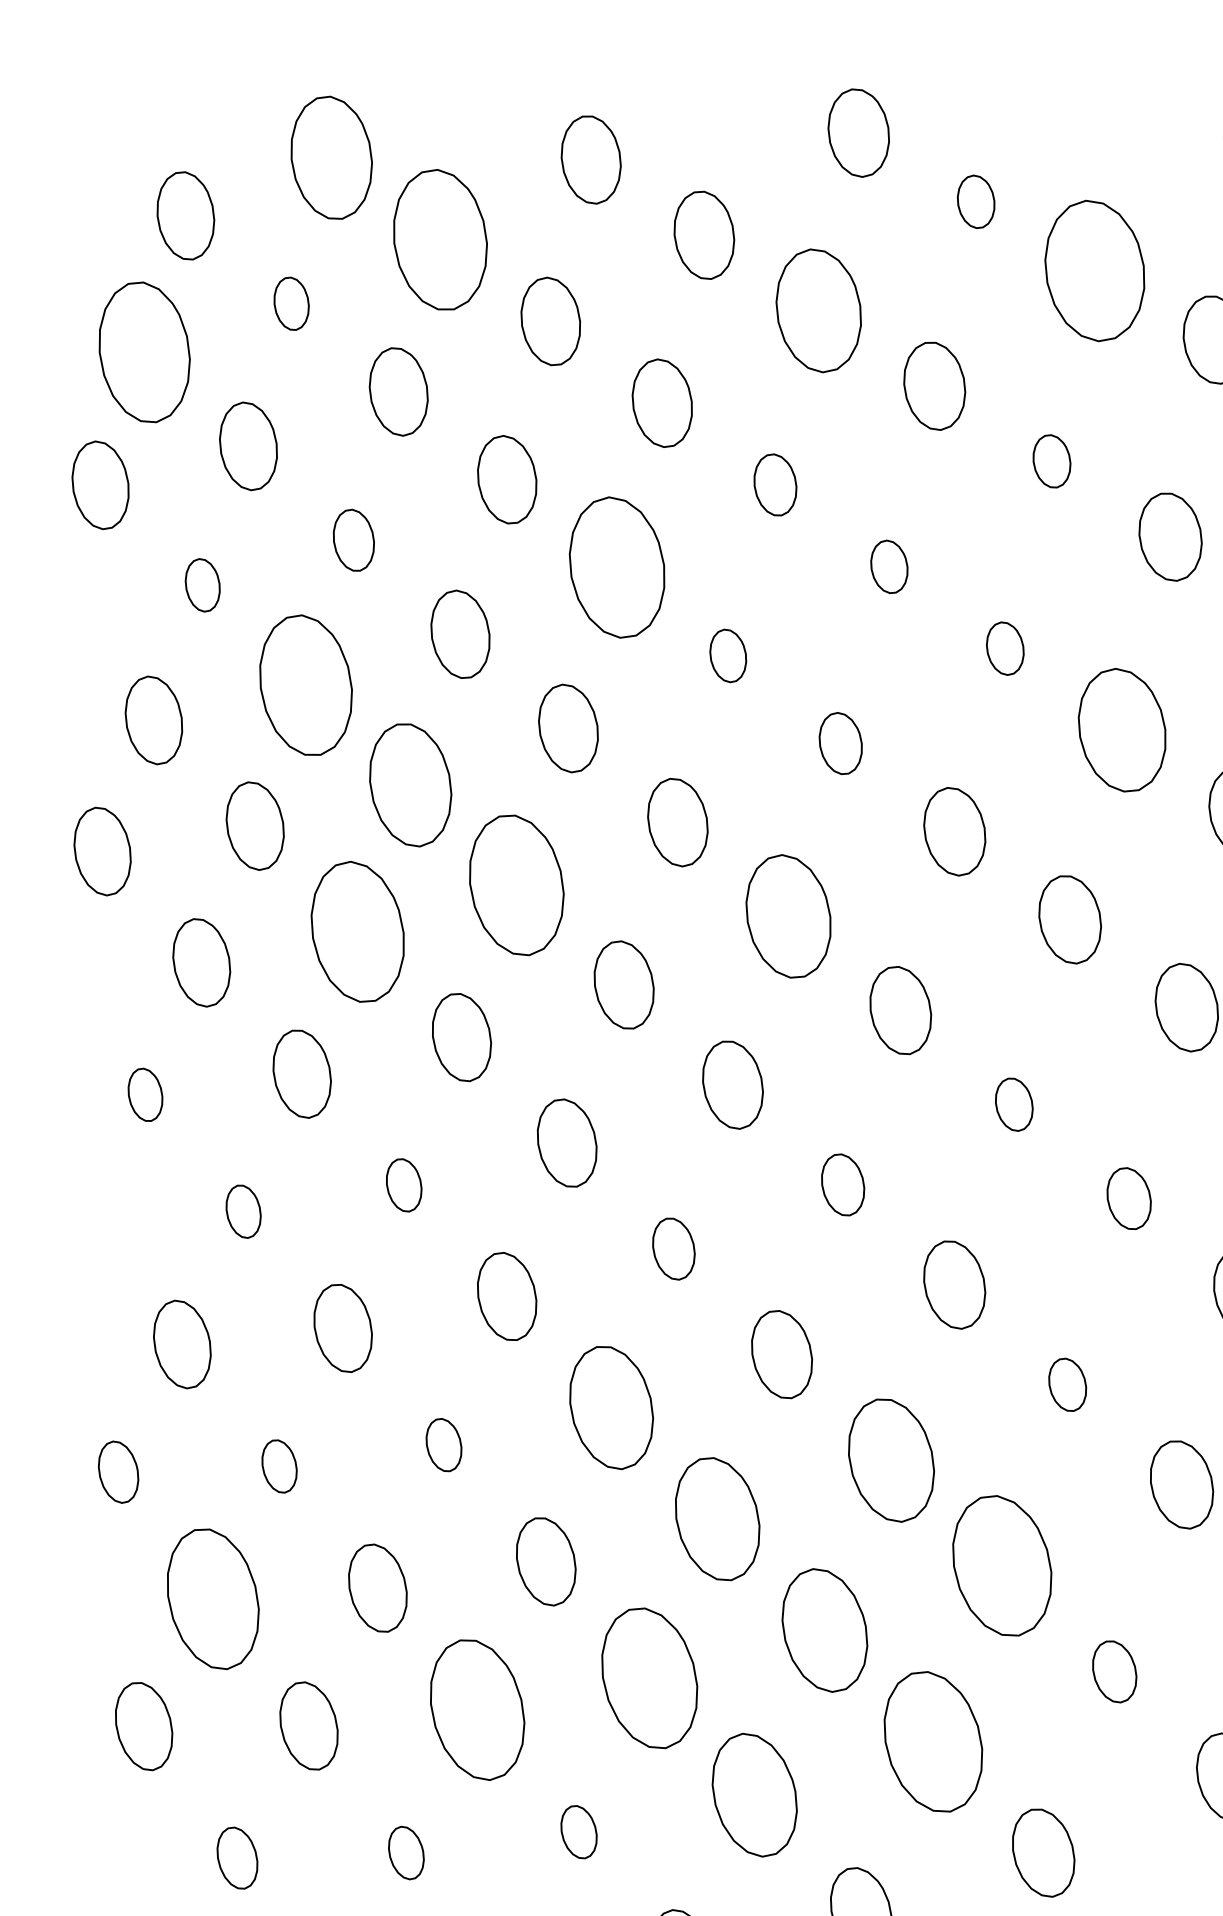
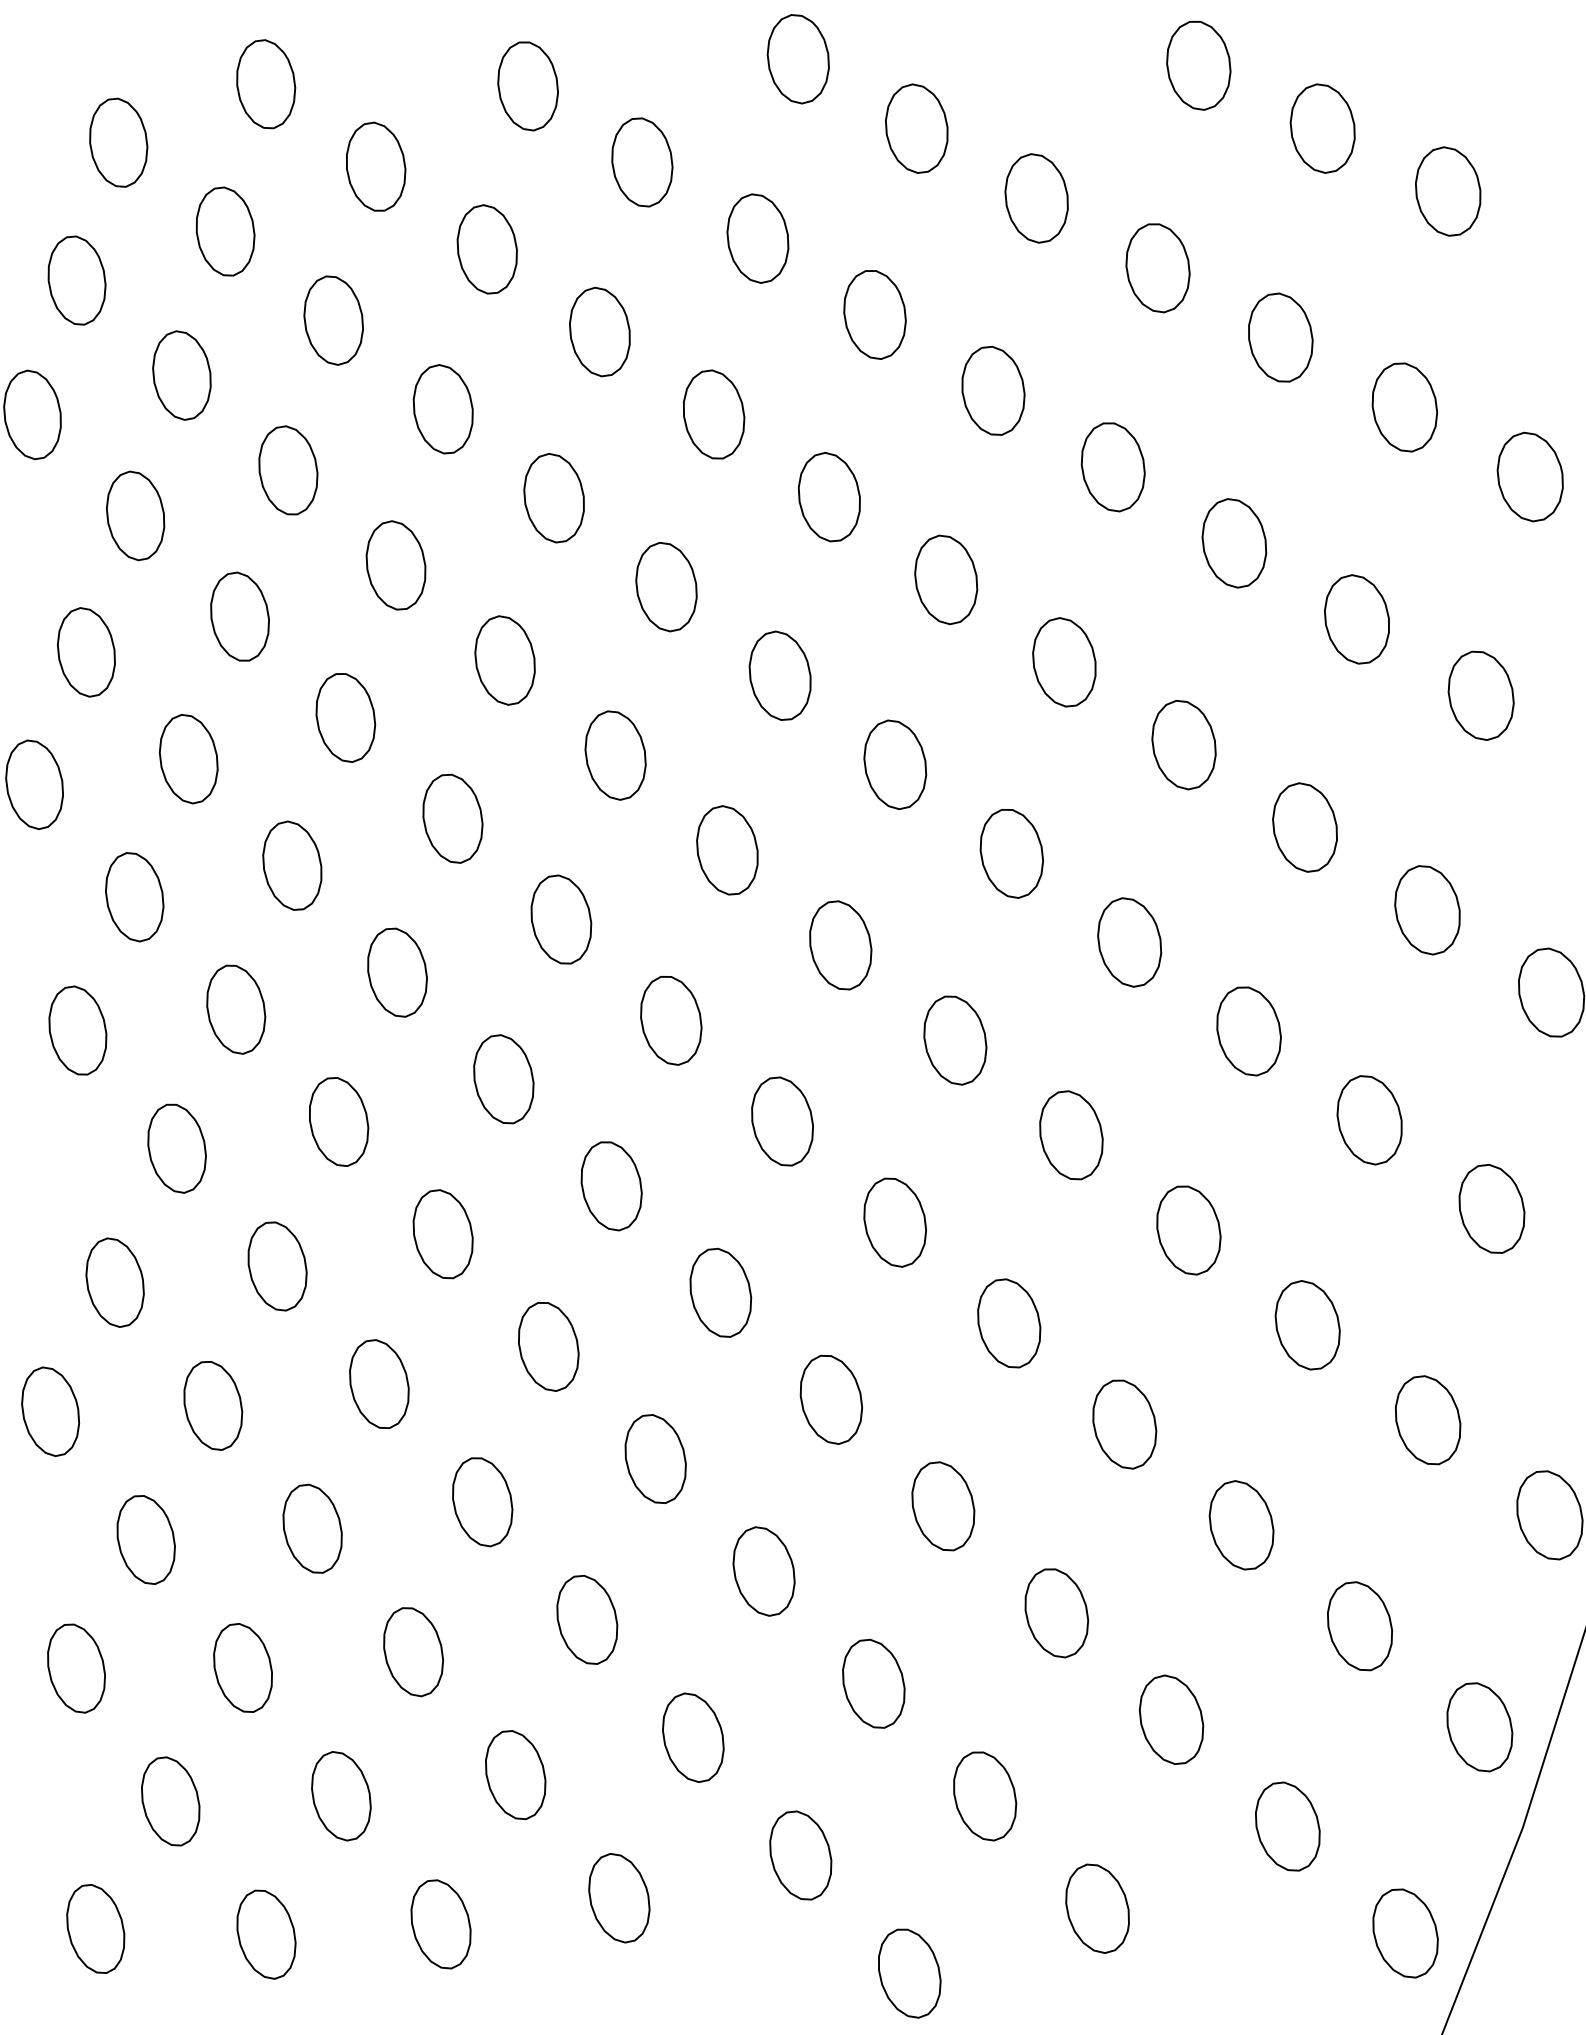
part: (332, 158) -> (266, 84), size x0.71
part: (975, 201) -> (916, 128), size x1.67
part: (441, 239) -> (376, 166), size x0.62
part: (1094, 271) -> (1036, 198), size x0.62
part: (291, 303) -> (225, 231), size x1.67
part: (818, 310) -> (757, 238), size x0.71
part: (144, 352) -> (76, 280), size x0.62
part: (1052, 461) -> (993, 390), size x1.67
part: (775, 484) -> (714, 414), size x1.43
part: (353, 540) -> (288, 470), size x1.43
part: (888, 567) -> (828, 497), size x1.67
part: (616, 568) -> (553, 498), size x0.62
part: (202, 584) -> (135, 515), size x1.67
part: (1005, 648) -> (946, 579), size x1.67
part: (728, 656) -> (666, 587), size x1.67
part: (305, 684) -> (239, 616), size x0.62
part: (1122, 730) -> (1064, 662), size x0.71
part: (840, 743) -> (779, 675), size x1.43
part: (410, 784) -> (345, 717), size x0.71
part: (516, 884) -> (452, 818), size x0.62
part: (788, 916) -> (727, 850), size x0.71
part: (357, 931) -> (292, 865), size x0.62
part: (145, 1094) -> (77, 1030), size x1.67
part: (1014, 1104) -> (955, 1040), size x1.67
part: (404, 1184) -> (339, 1121), size x1.67
part: (843, 1184) -> (782, 1121), size x1.43
part: (1129, 1198) -> (1071, 1135), size x1.43
part: (243, 1211) -> (176, 1148), size x1.67
part: (673, 1249) -> (611, 1186), size x1.43
part: (1067, 1384) -> (1009, 1323), size x1.67
part: (611, 1407) -> (548, 1346), size x0.71
part: (444, 1445) -> (379, 1384), size x1.67
part: (891, 1460) -> (831, 1399), size x0.71
part: (279, 1466) -> (213, 1405), size x1.67
part: (118, 1472) -> (50, 1411), size x1.43
part: (717, 1518) -> (655, 1458), size x0.71
part: (1002, 1566) -> (943, 1506), size x0.62
part: (212, 1598) -> (145, 1539), size x0.62
part: (824, 1630) -> (763, 1571), size x0.71
part: (1114, 1672) -> (1056, 1613), size x1.43
part: (650, 1677) -> (587, 1619), size x0.62
part: (477, 1710) -> (413, 1652), size x0.62
part: (933, 1741) -> (873, 1683), size x0.62
part: (754, 1794) -> (693, 1737), size x0.71
part: (578, 1832) -> (515, 1775), size x1.67
part: (406, 1853) -> (341, 1796), size x1.67
part: (237, 1858) -> (170, 1801), size x1.43

